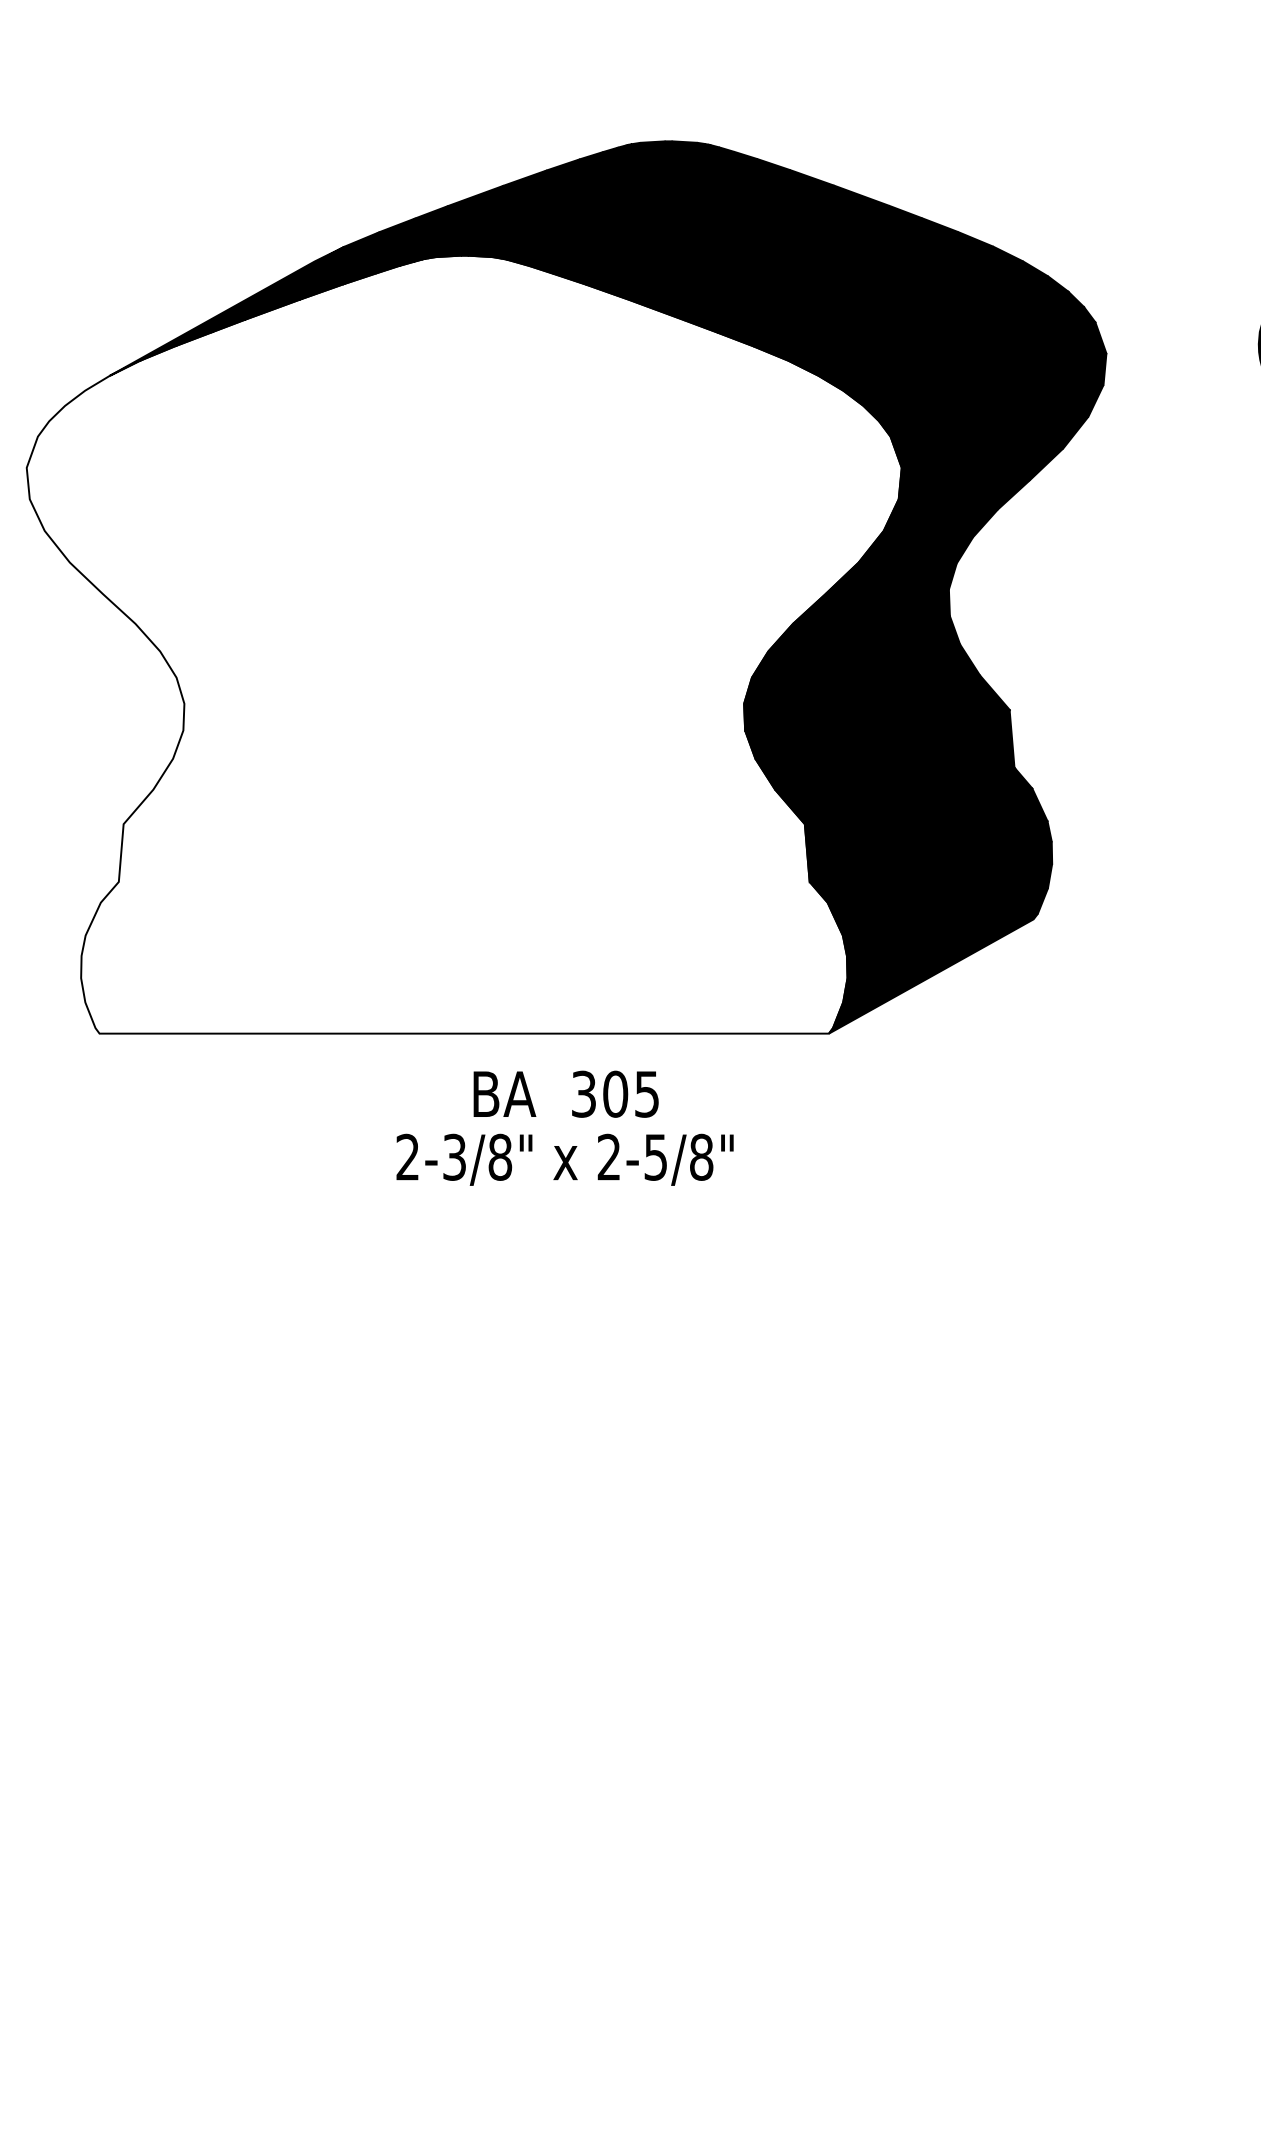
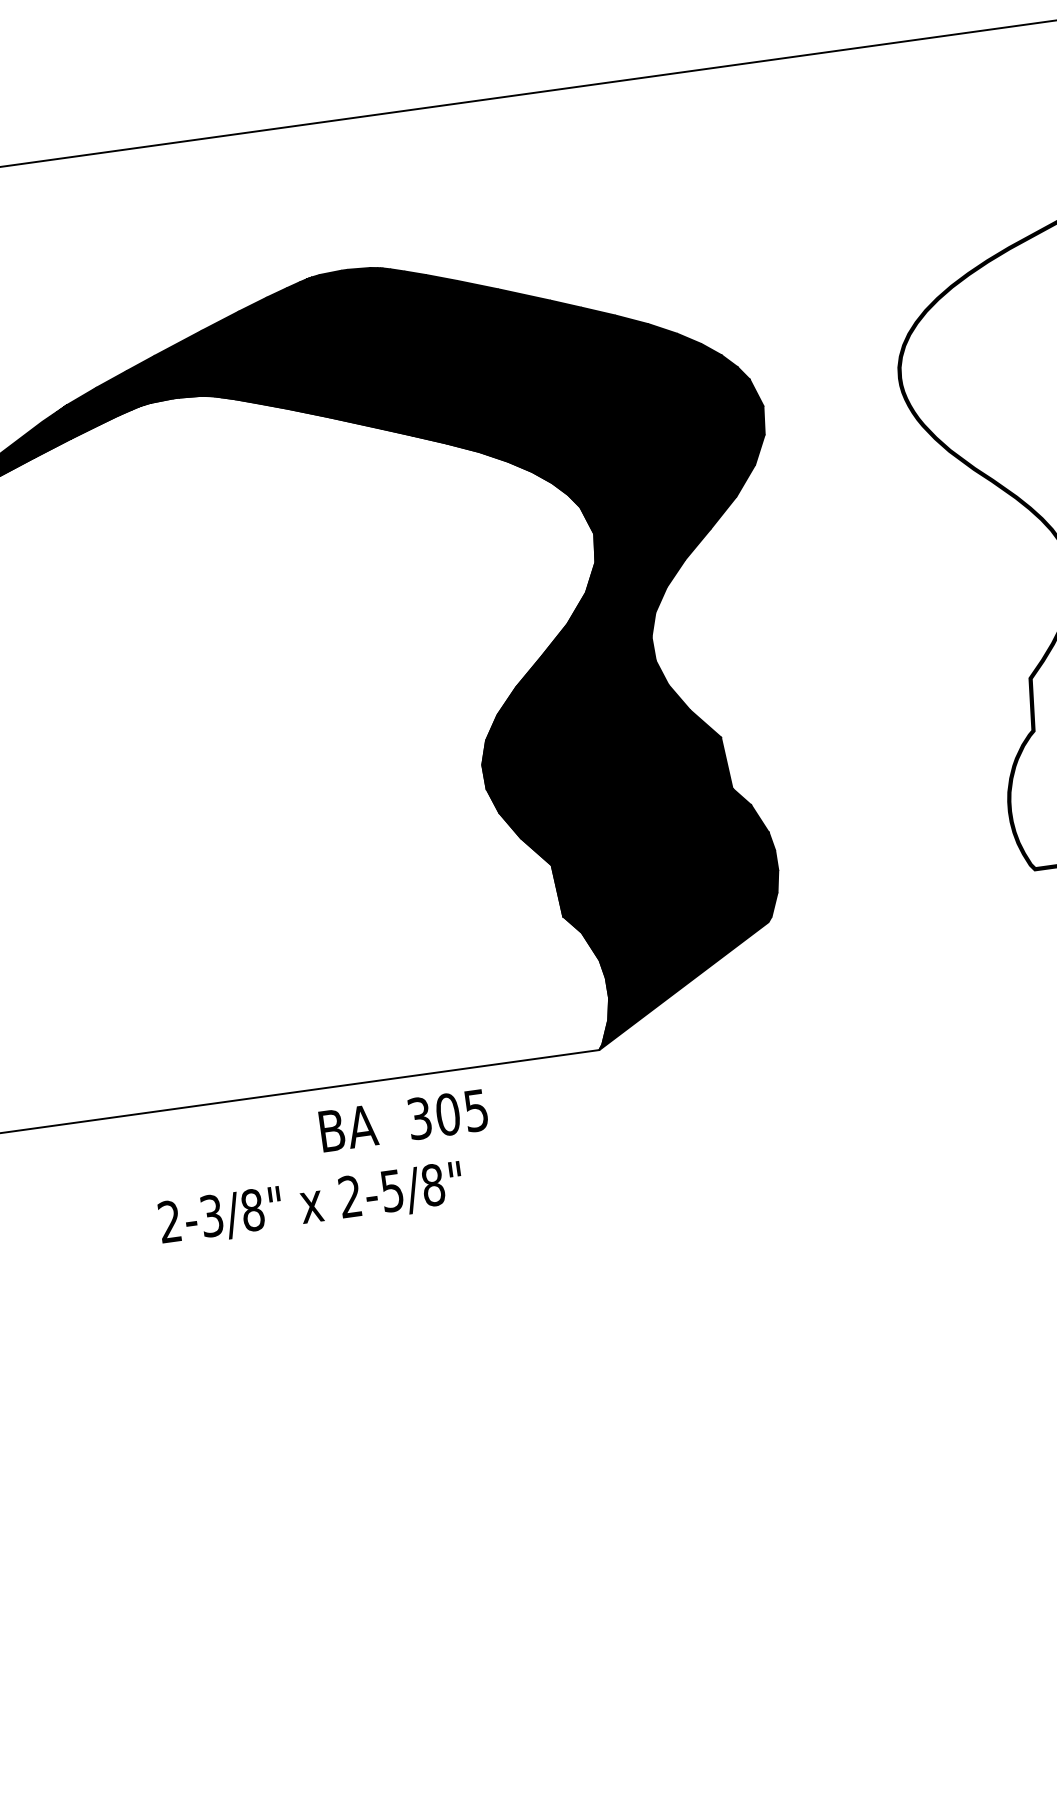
text: (565, 1093) -> (403, 1120), moved
text: (564, 1159) -> (310, 1204), moved

